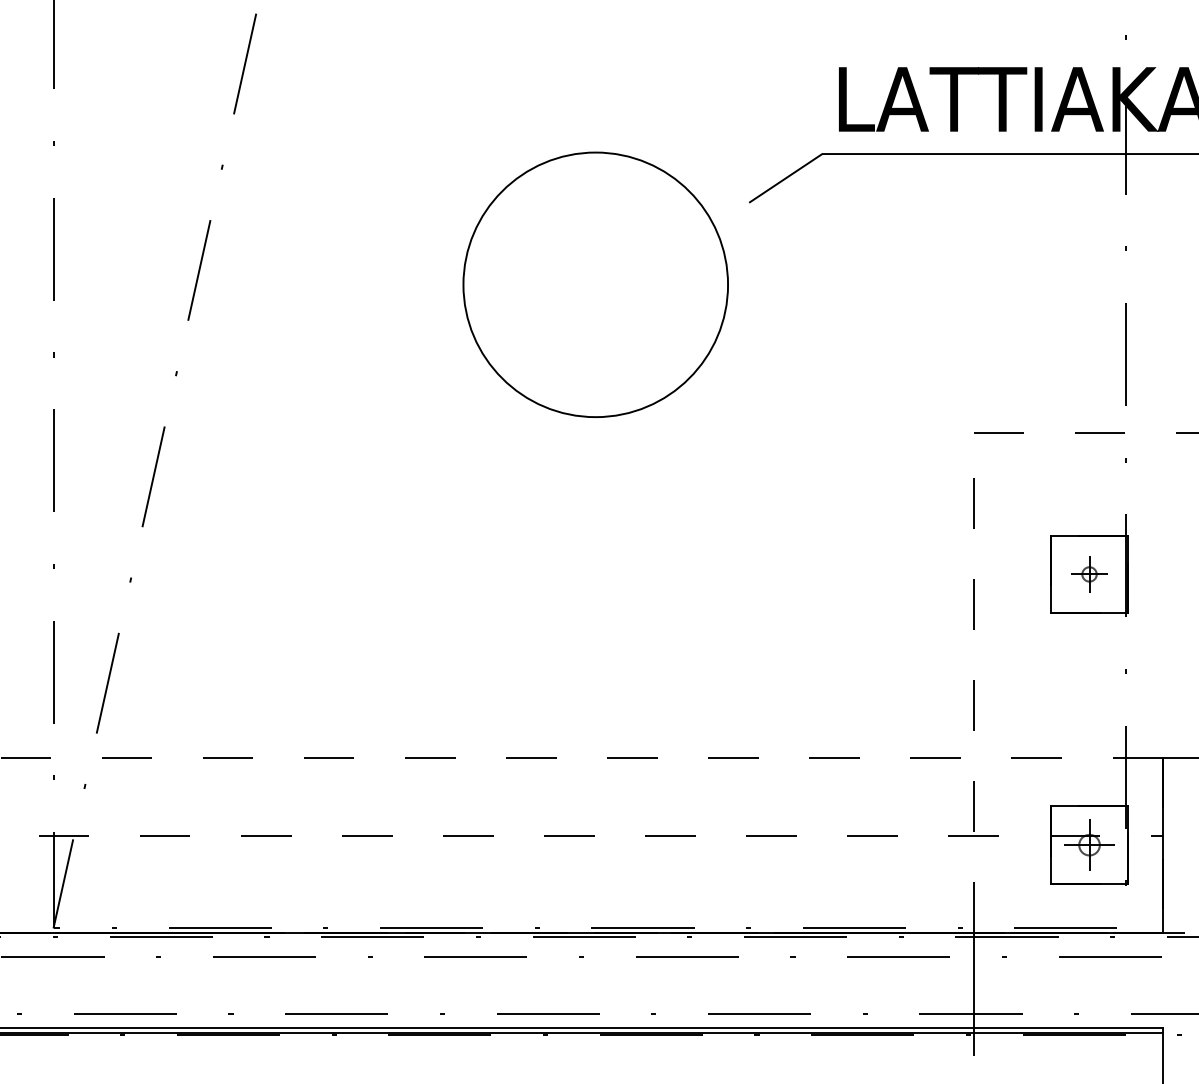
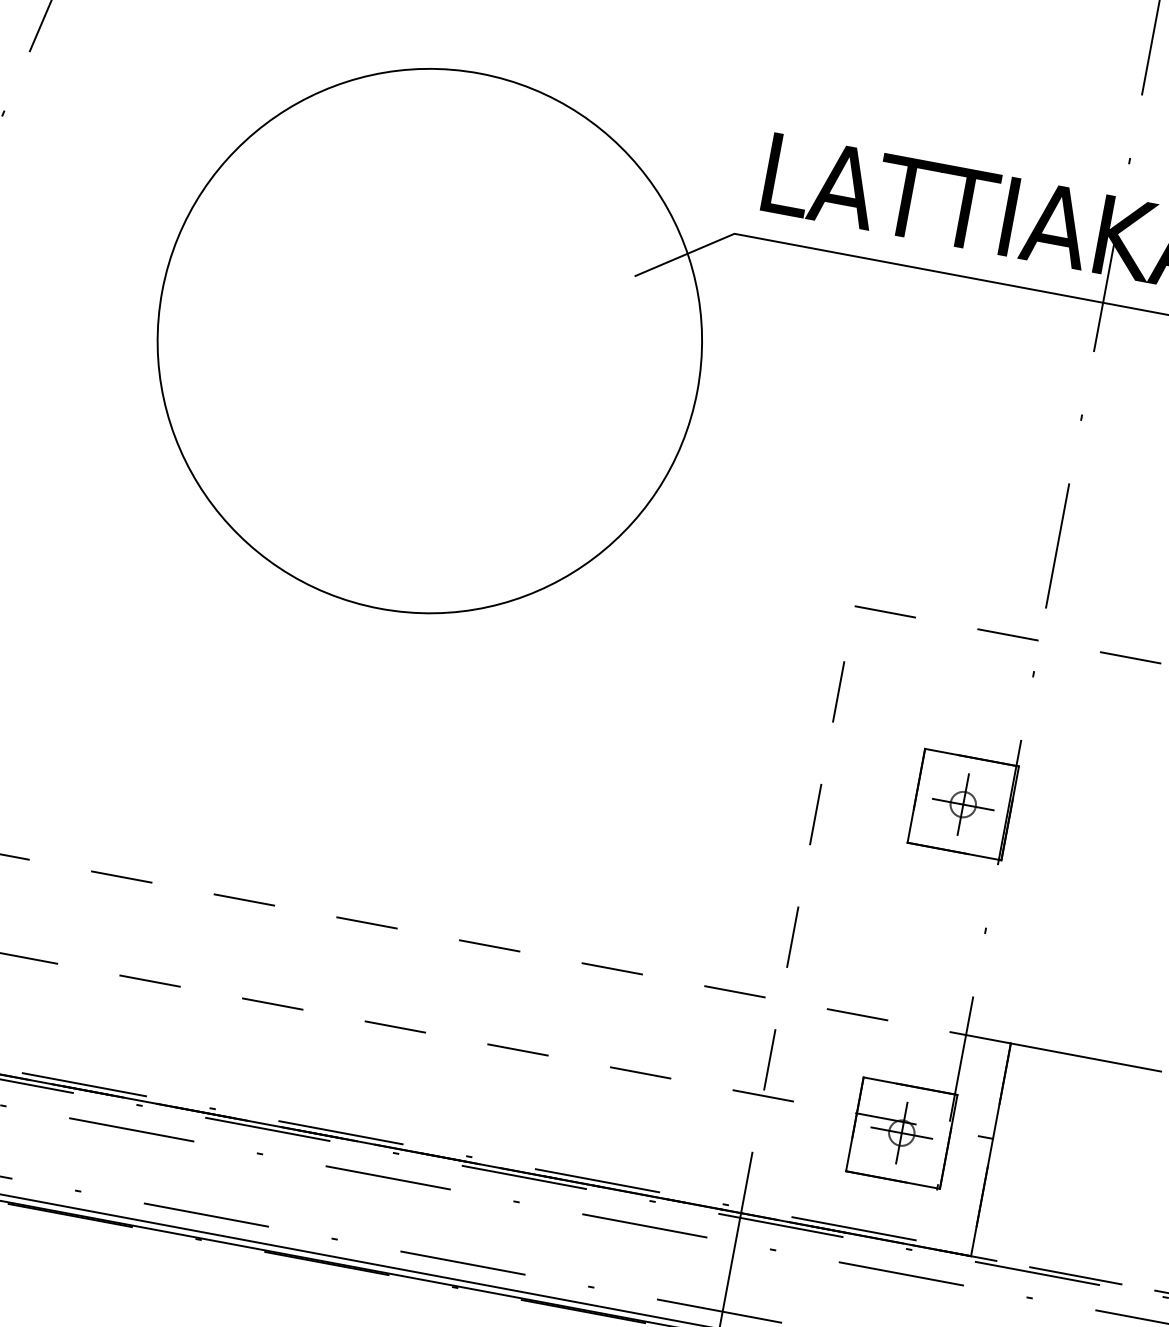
circle: (595, 284) -> (429, 340), size x1.67
part: (1089, 574) -> (963, 804), size x1.43

